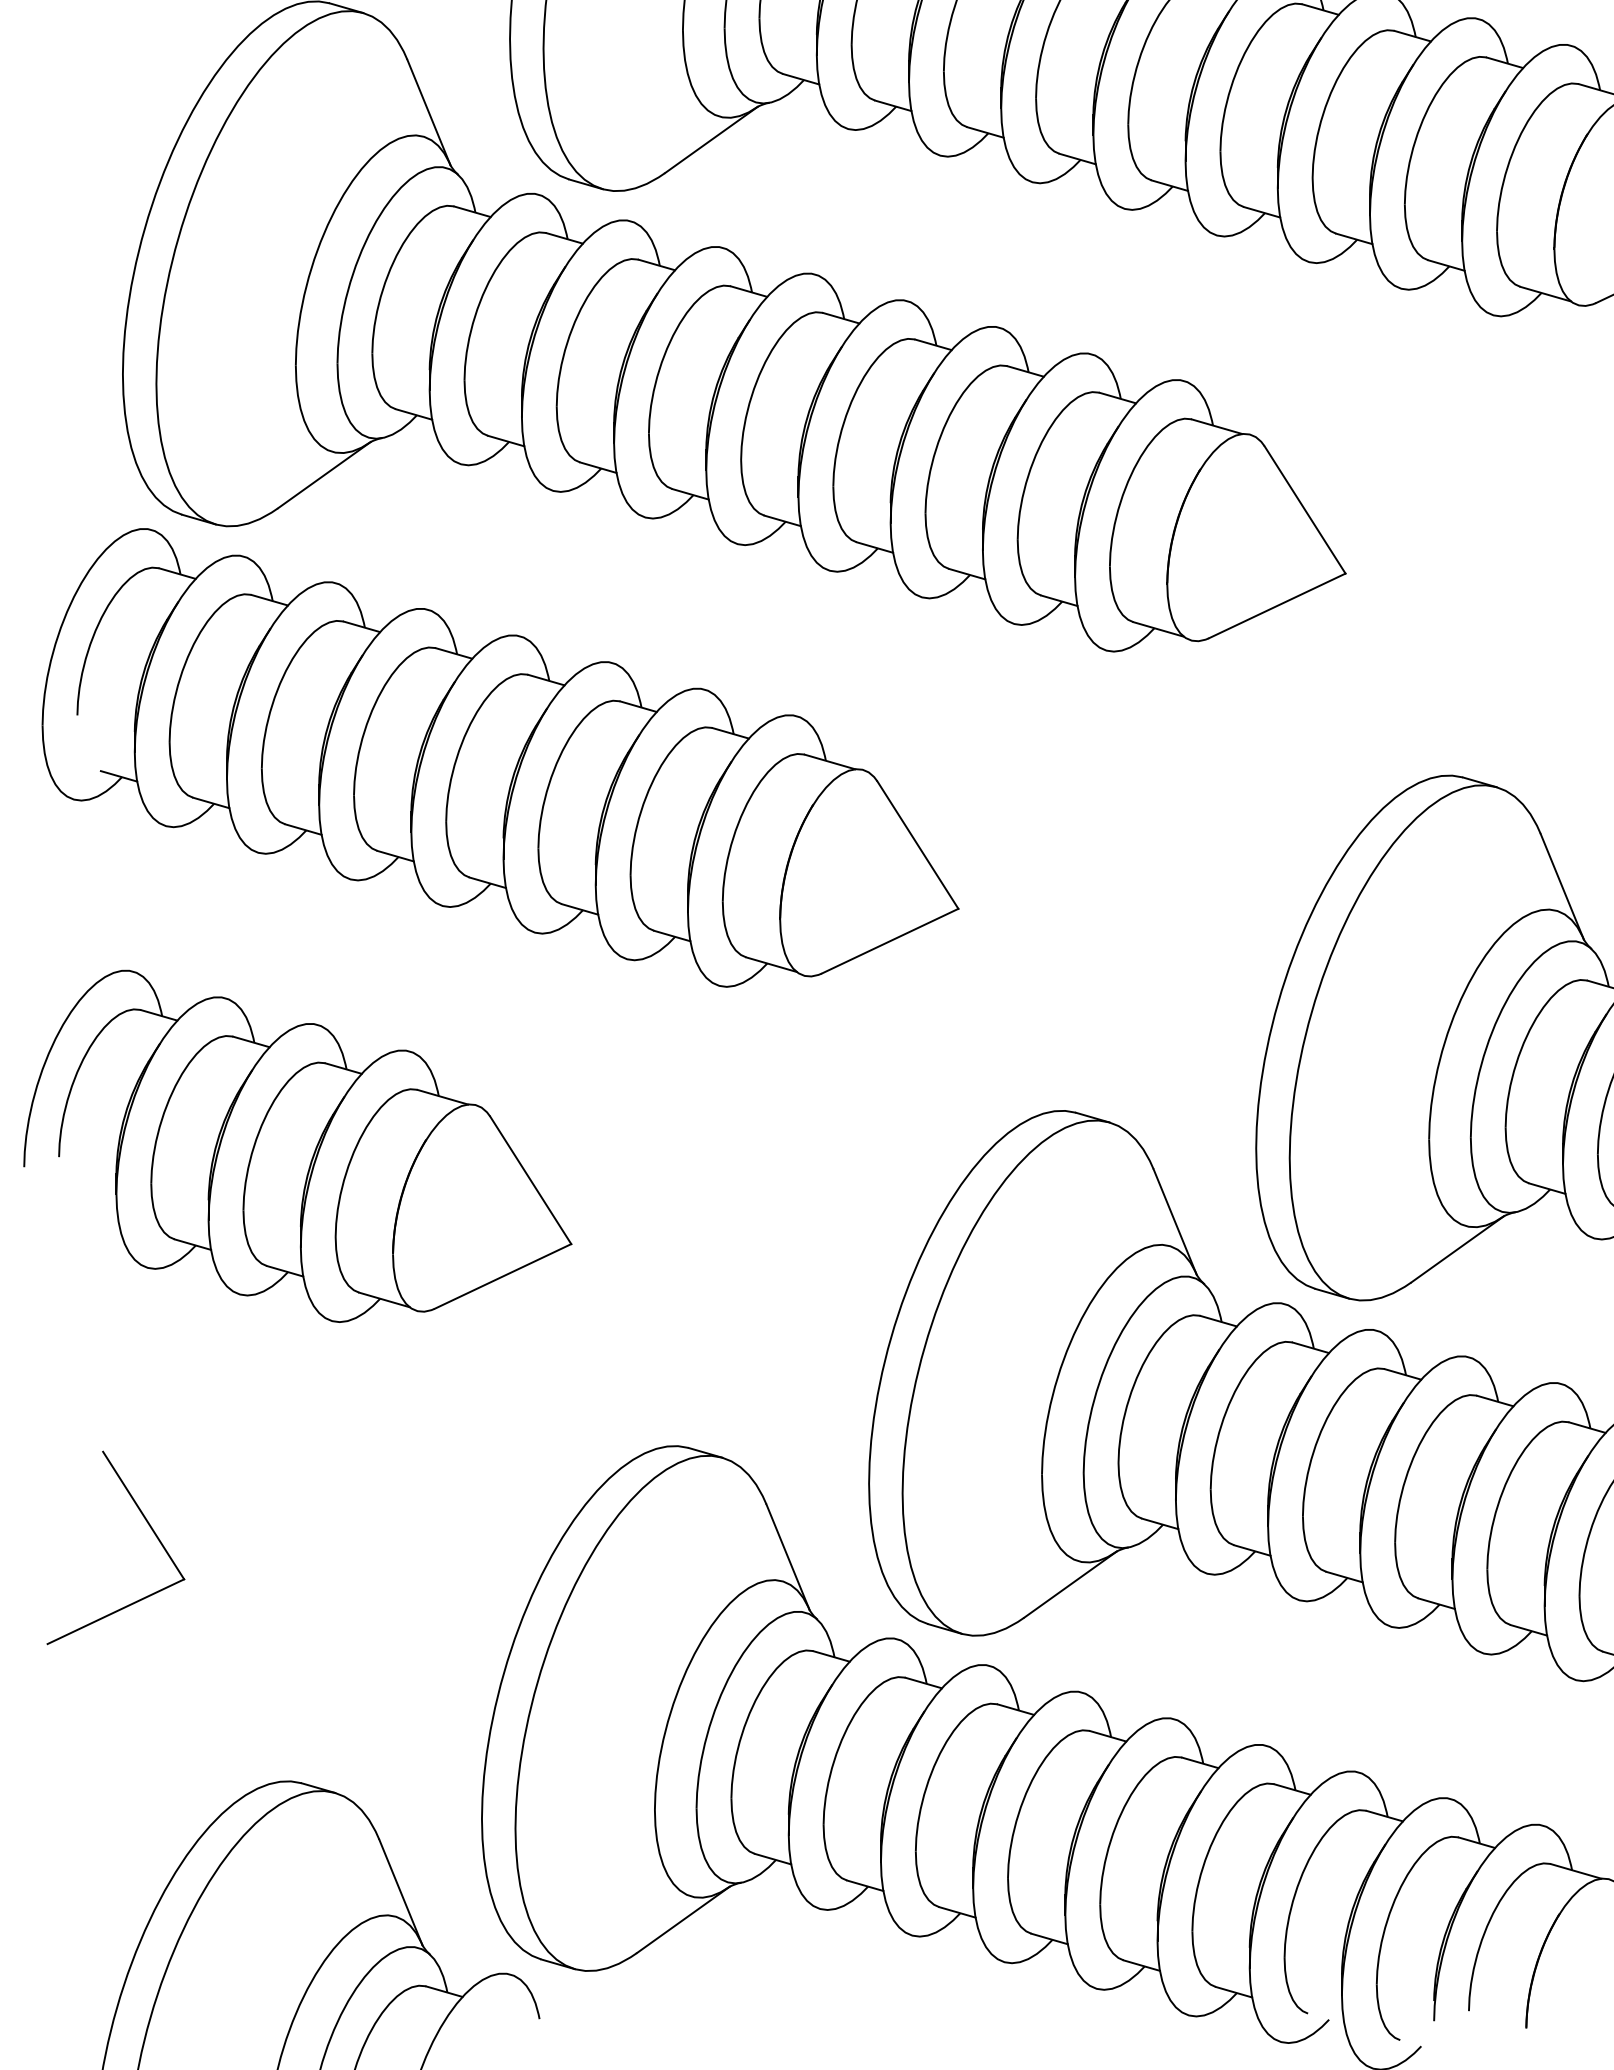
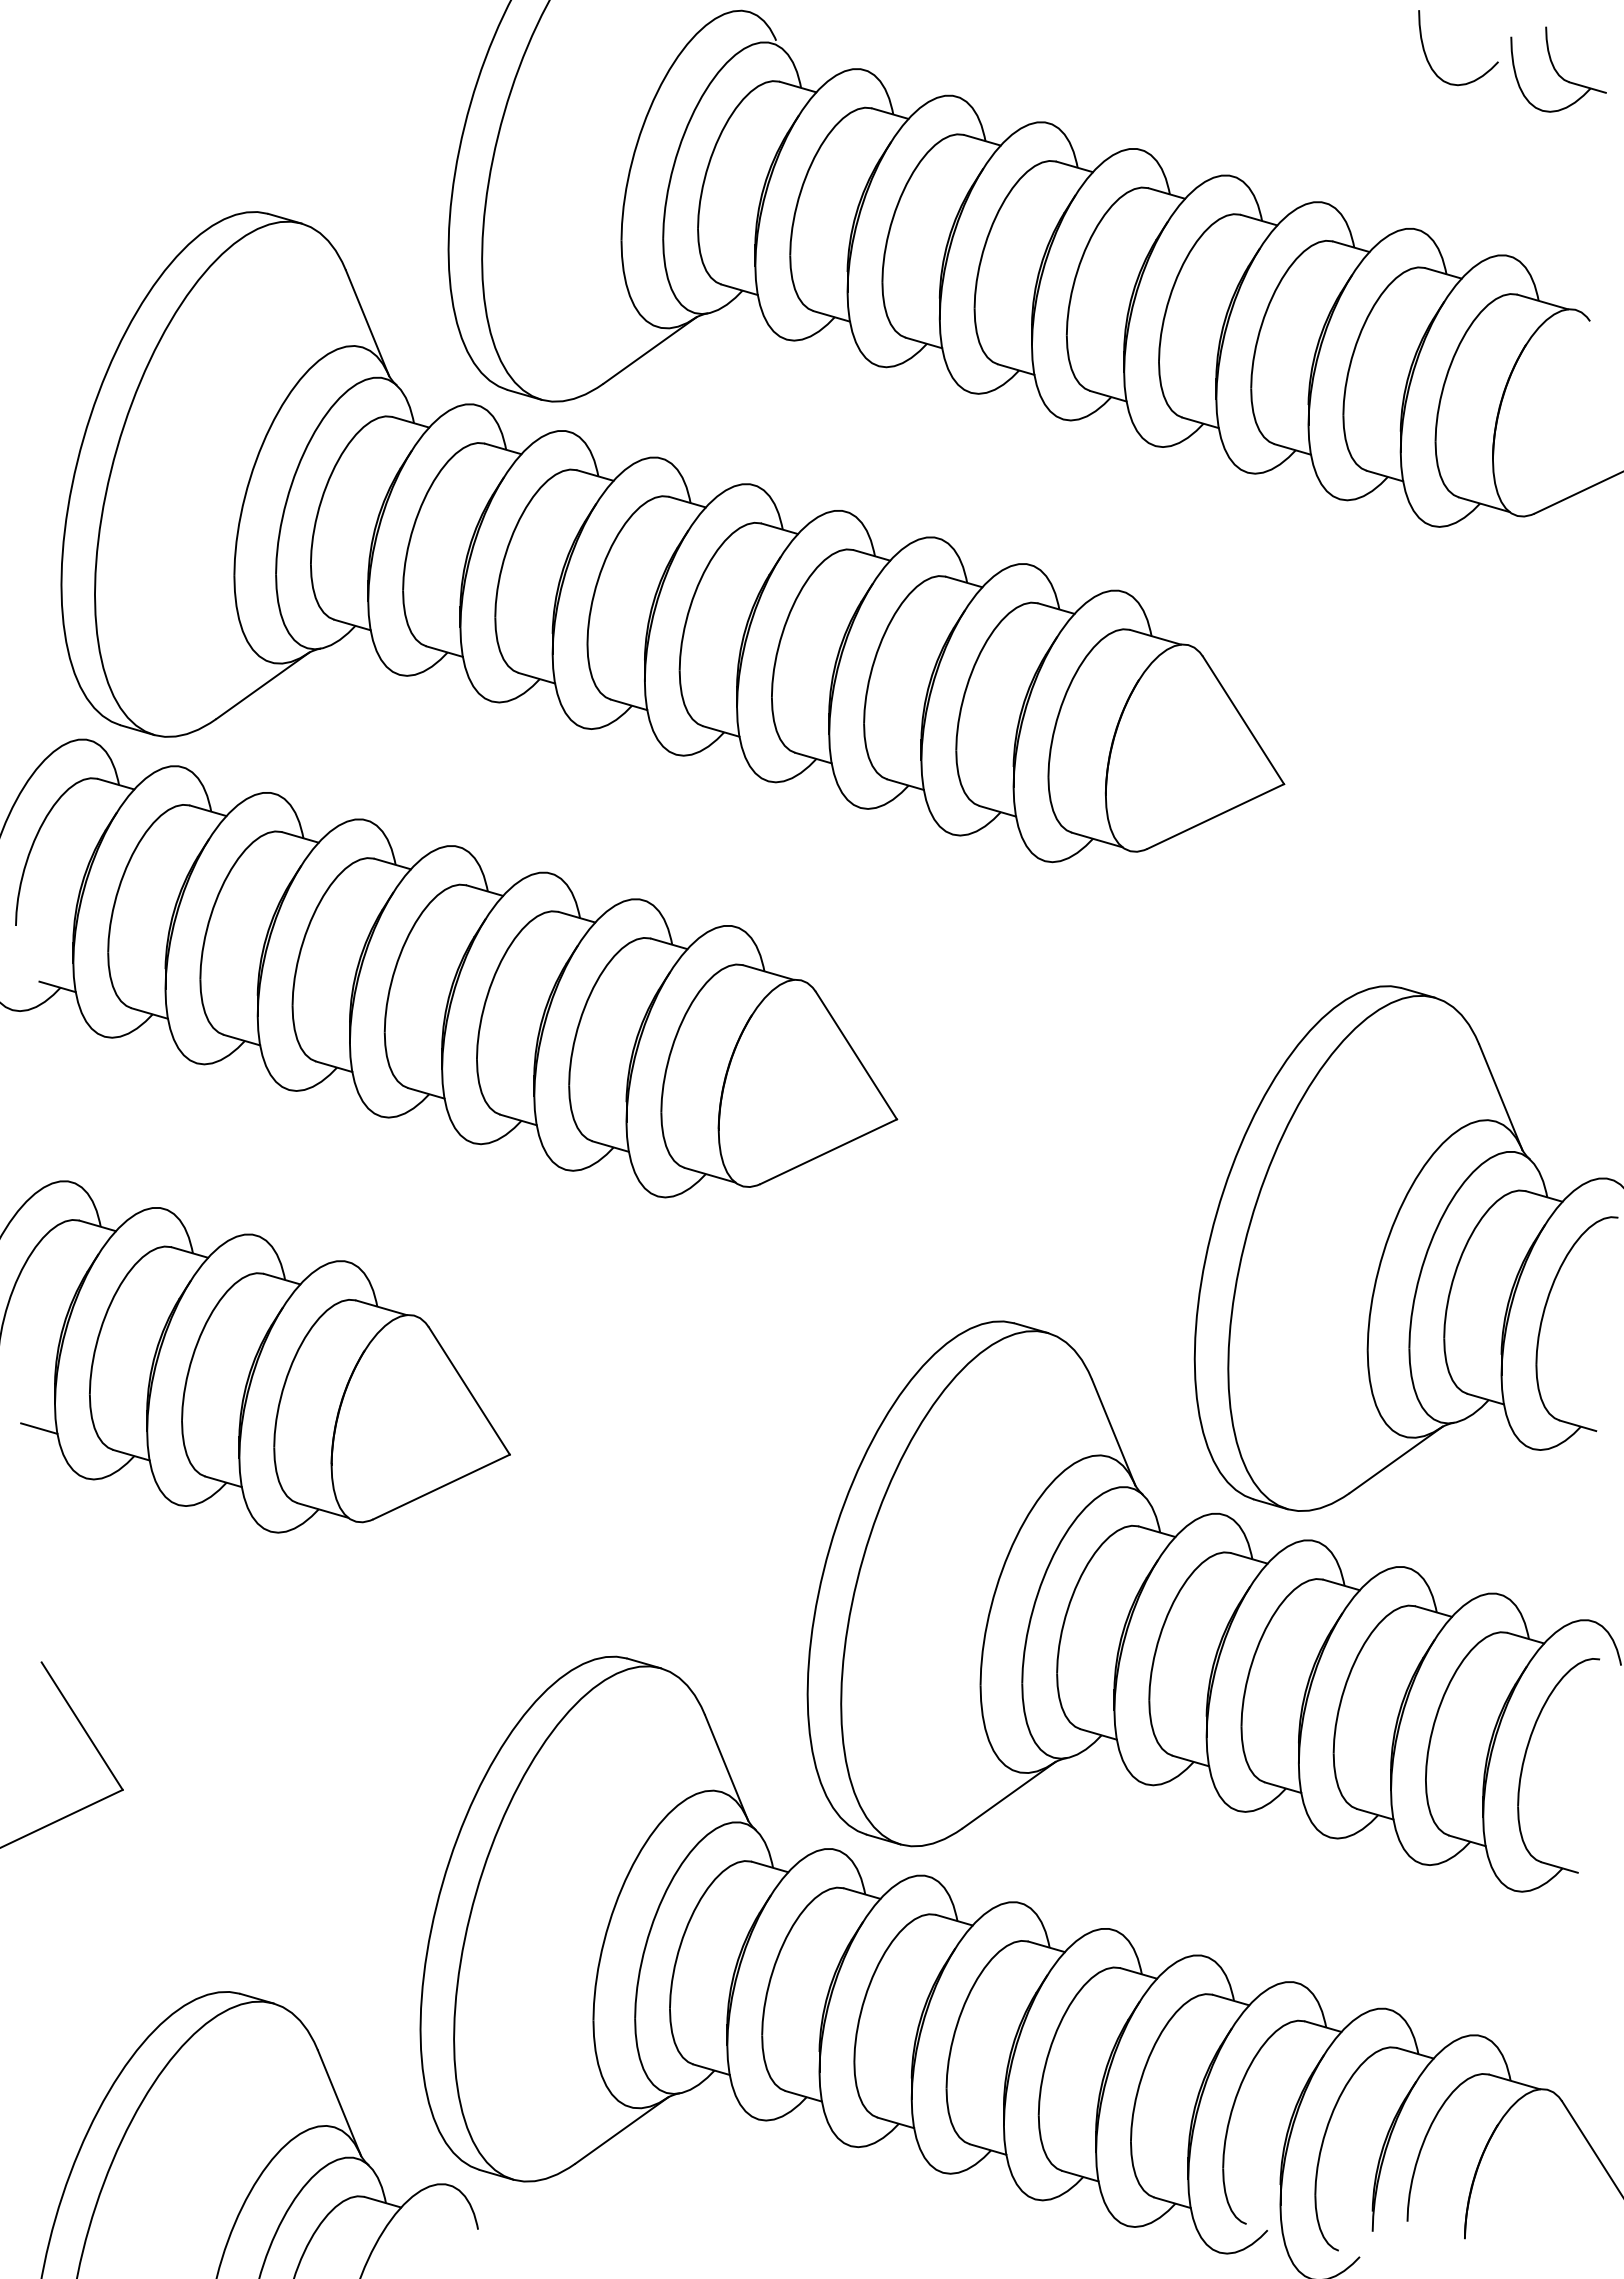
line: (100, 1217) -> (39, 1428), added

